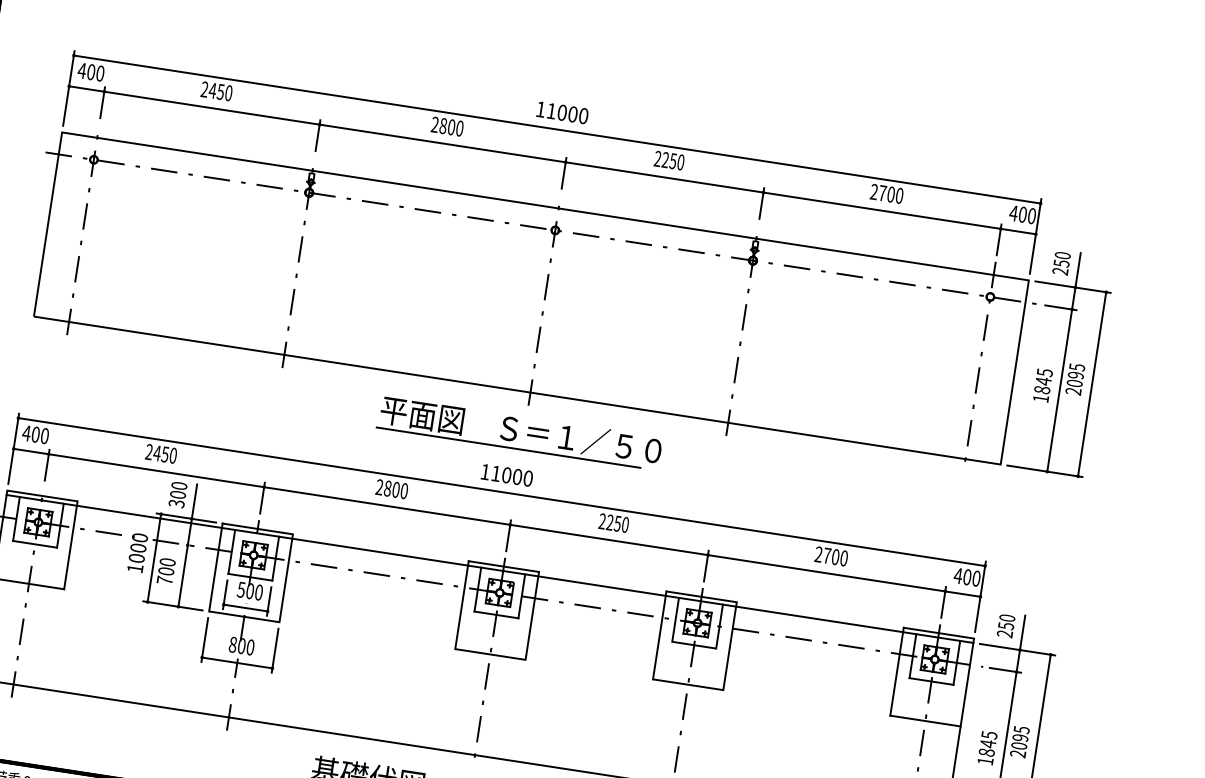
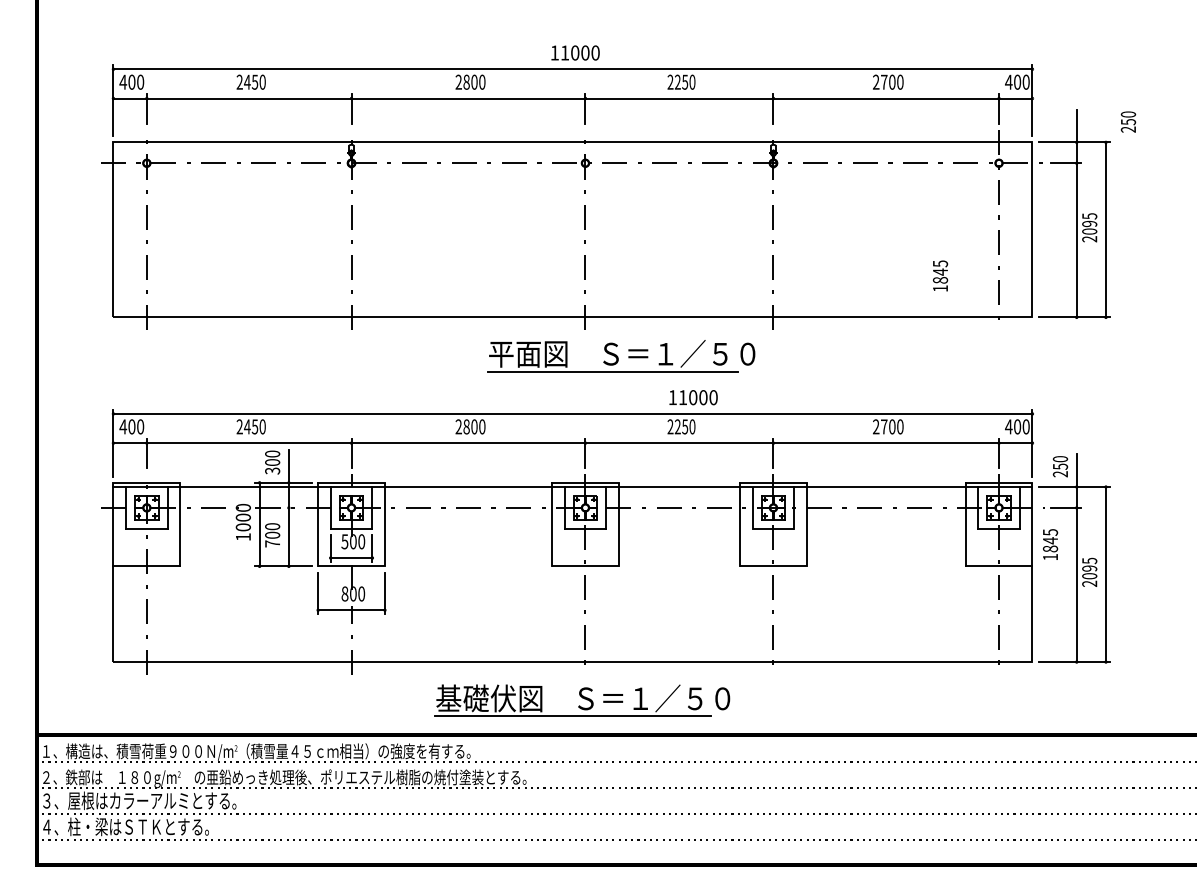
text: (1061, 262) -> (1128, 121), moved
text: (1043, 384) -> (940, 275), moved
part: (520, 433) -> (621, 356), moved
text: (507, 475) -> (693, 397), moved
text: (987, 747) -> (1050, 544), moved

